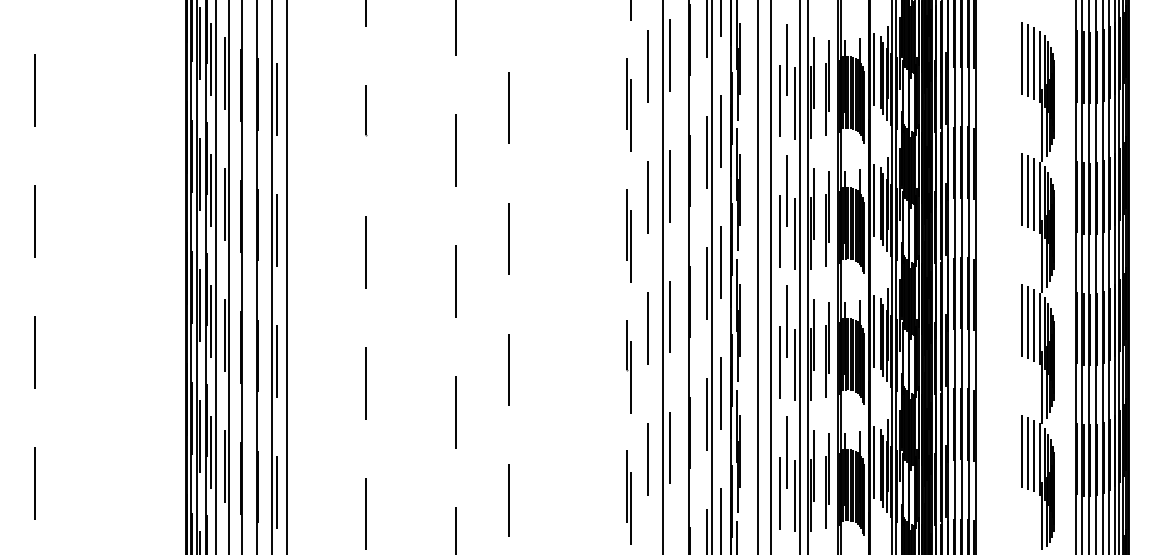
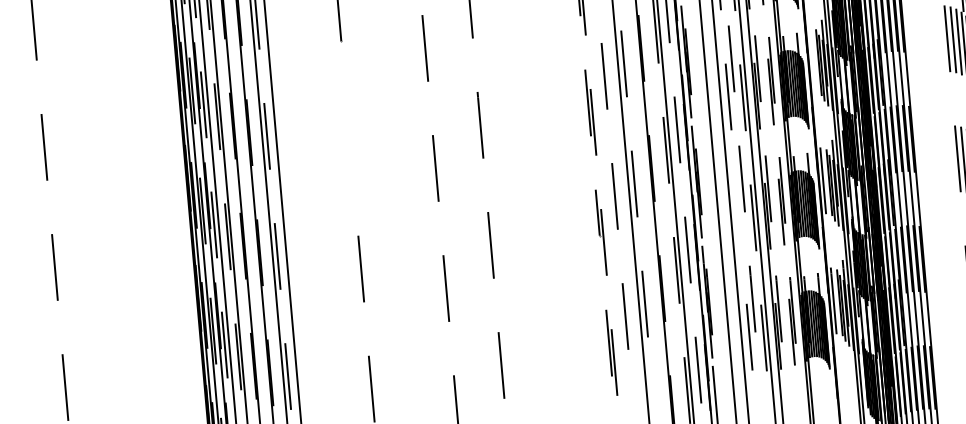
line: (874, 200) -> (812, 60), removed
line: (365, 252) -> (350, 149), removed
line: (779, 362) -> (738, 216), removed

